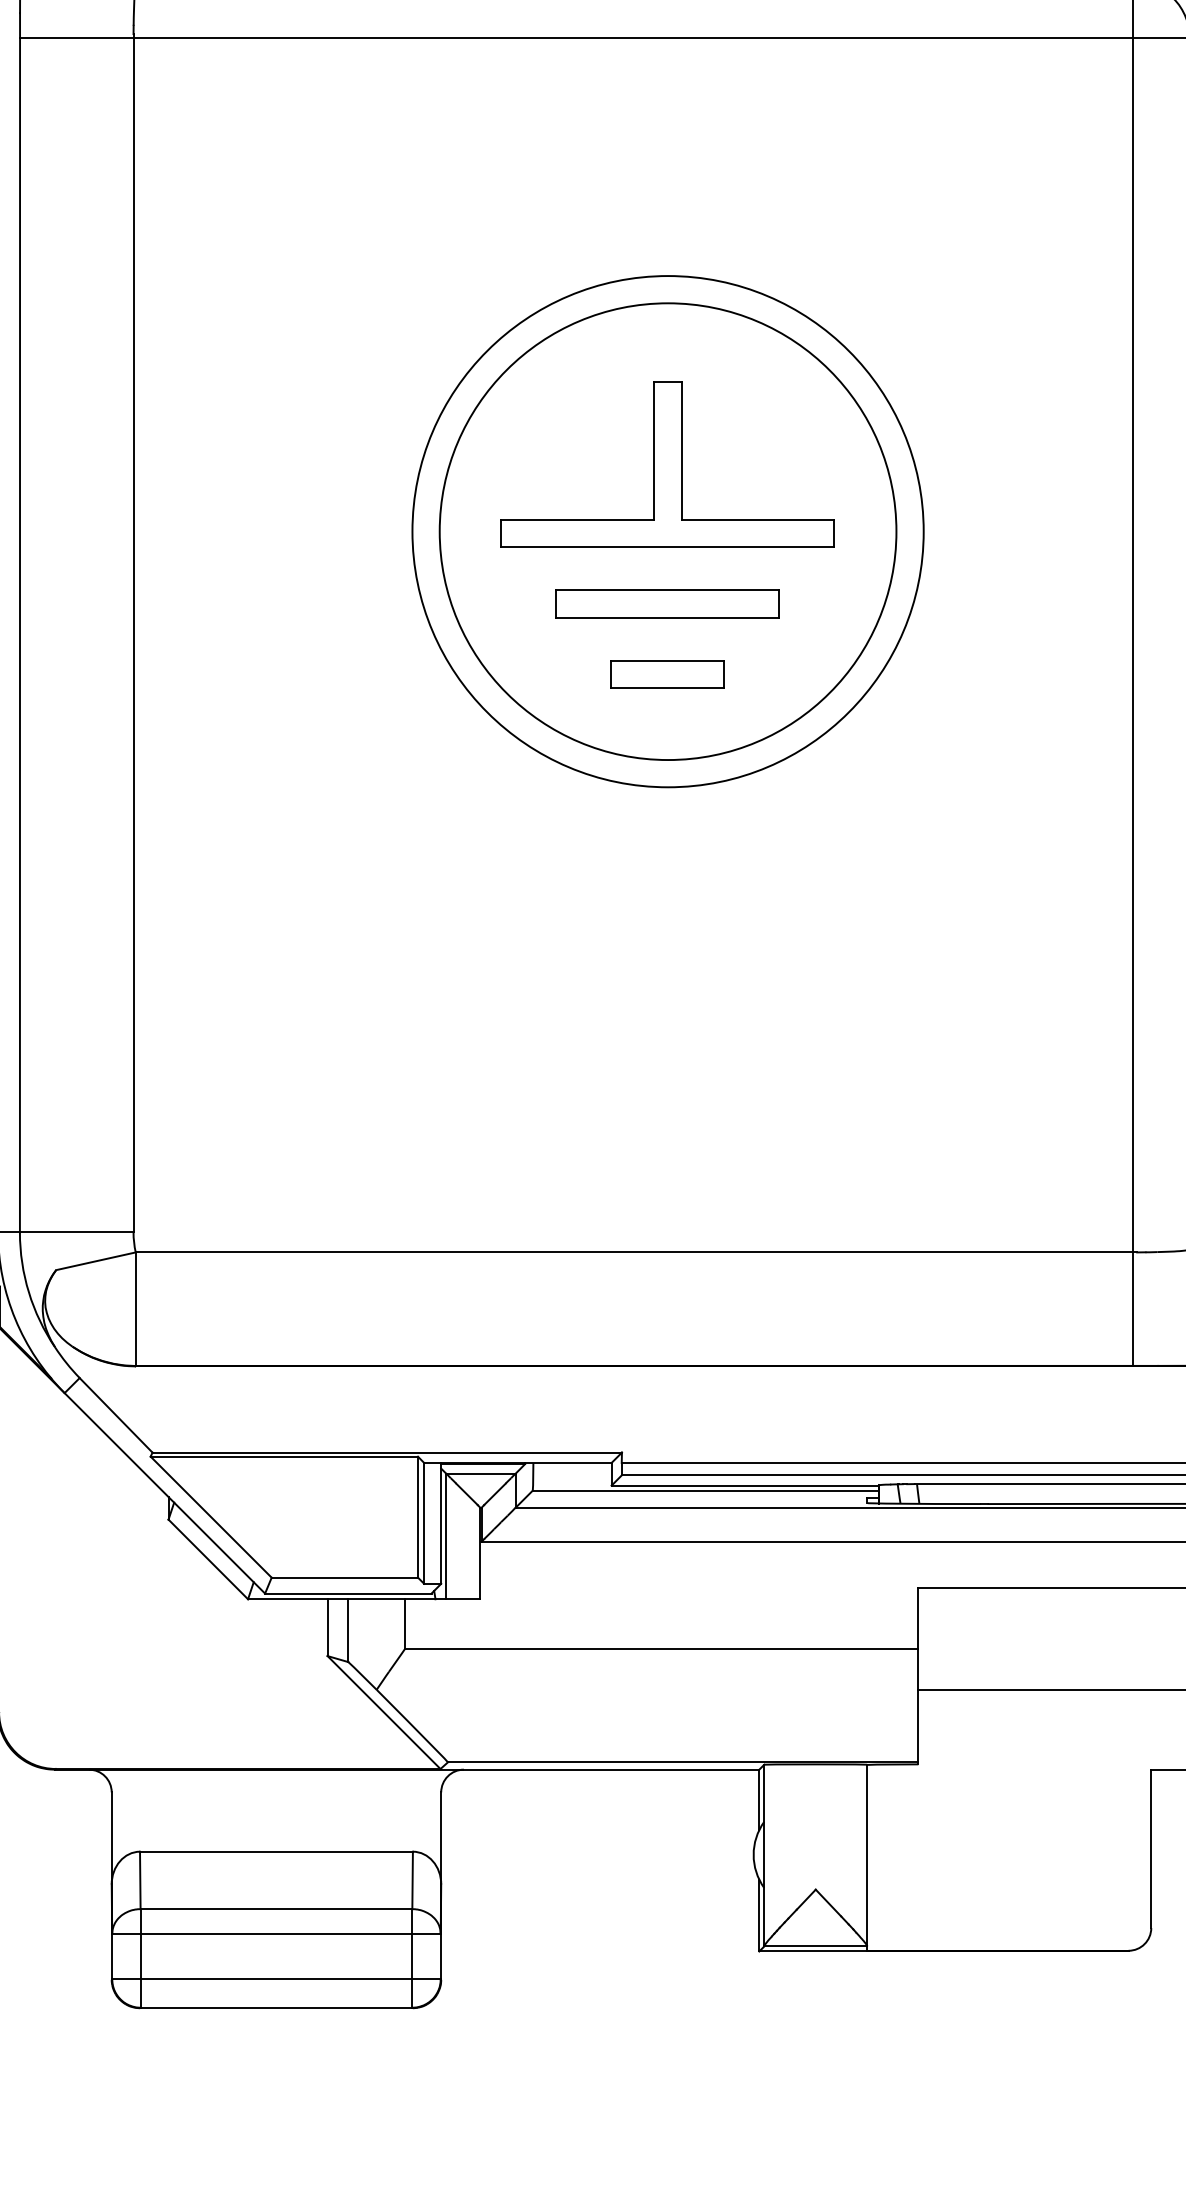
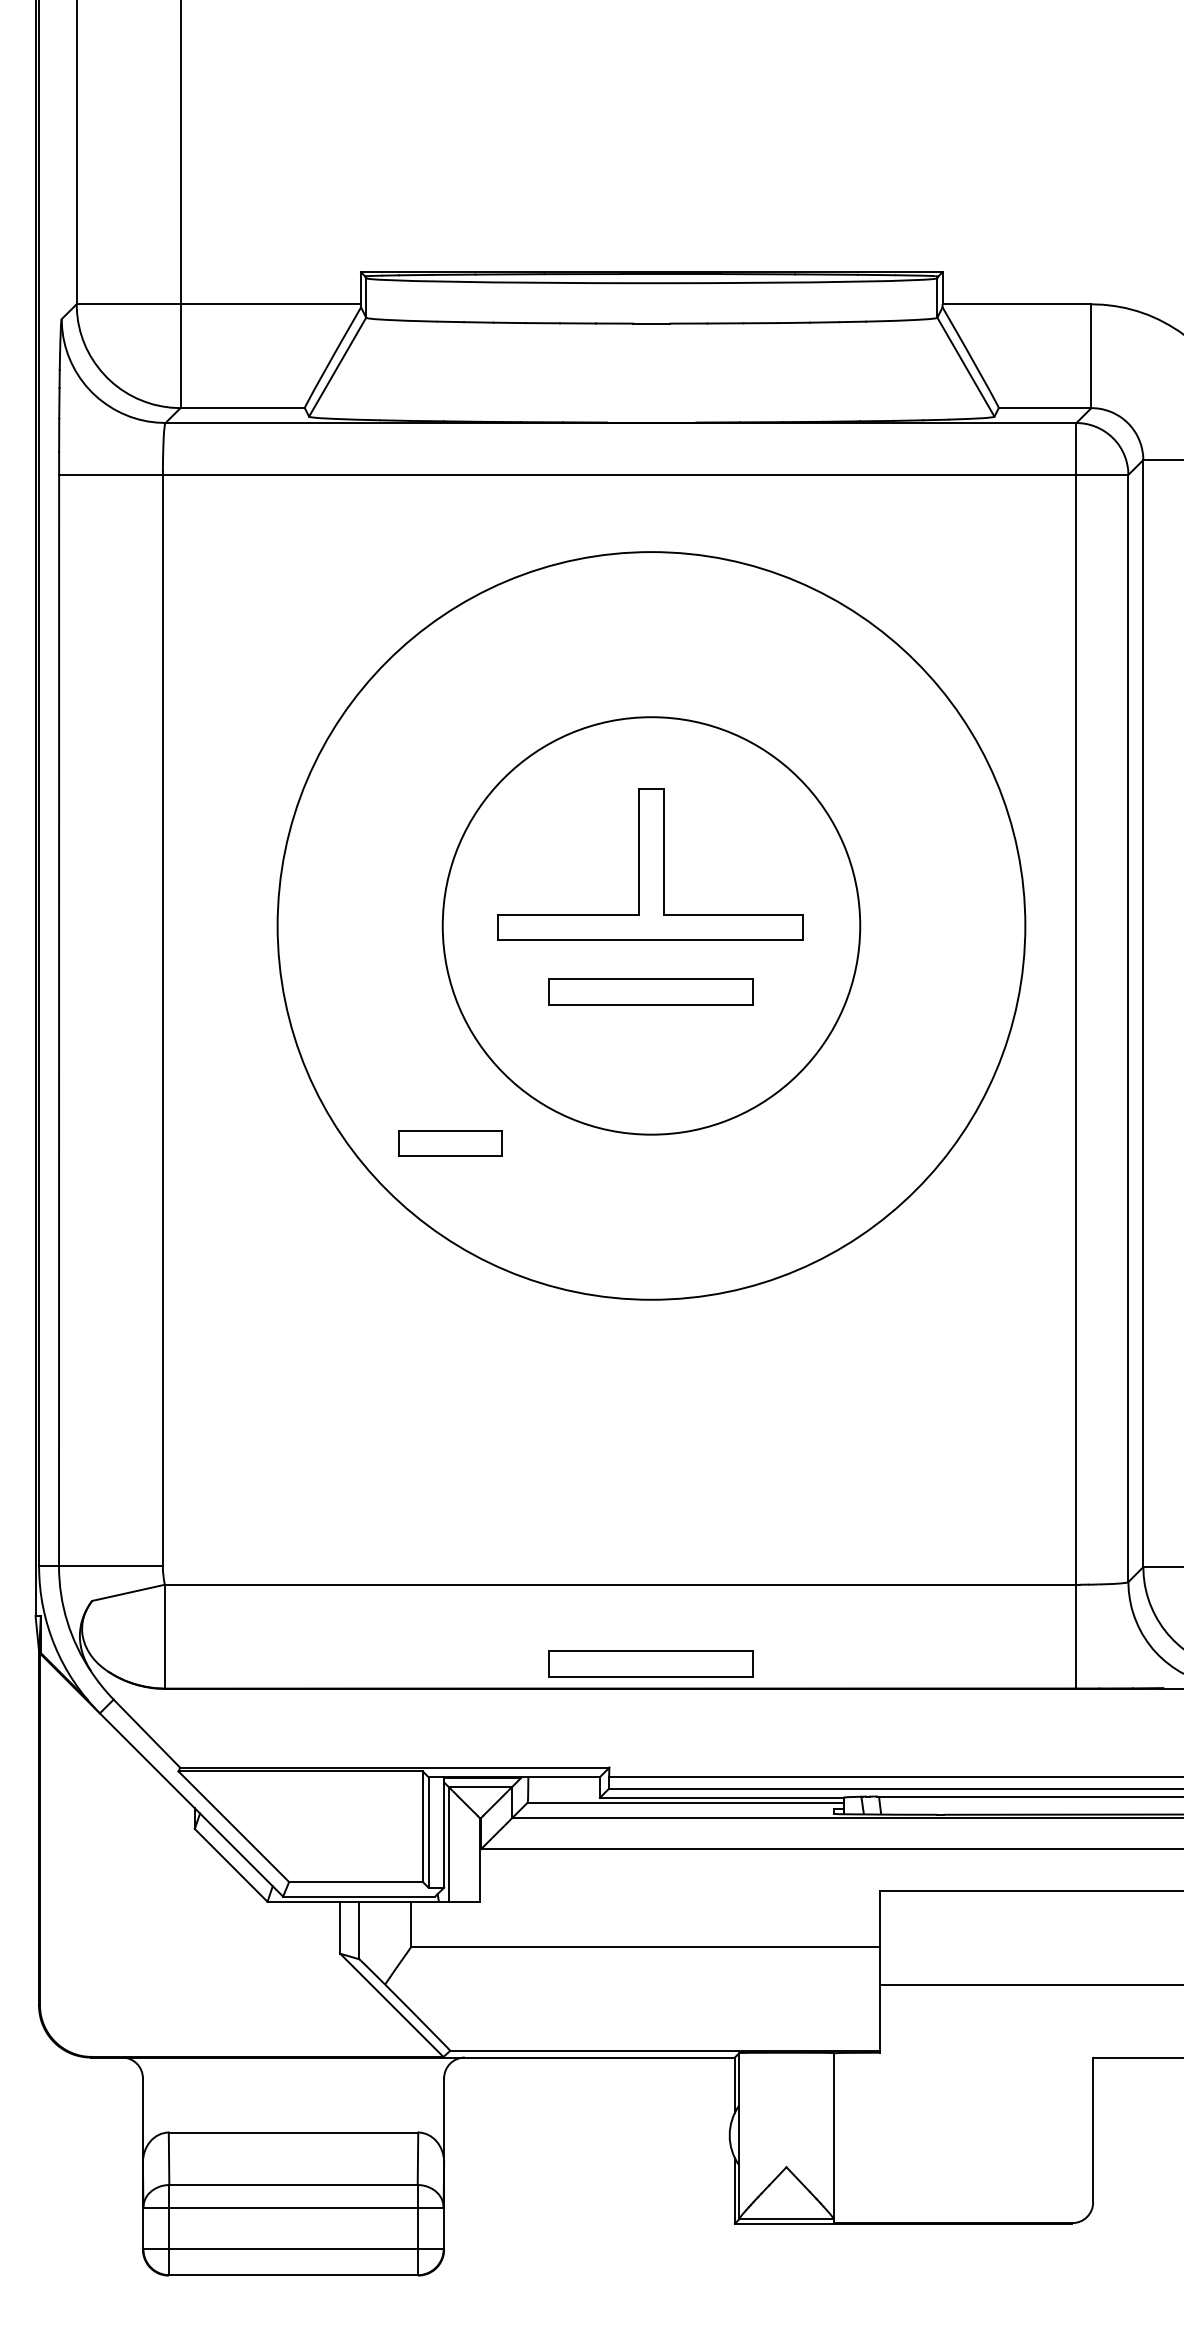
circle: (668, 531) -> (651, 925), size x1.6
part: (666, 674) -> (450, 1143), moved
part: (666, 1338) -> (650, 1663), added

